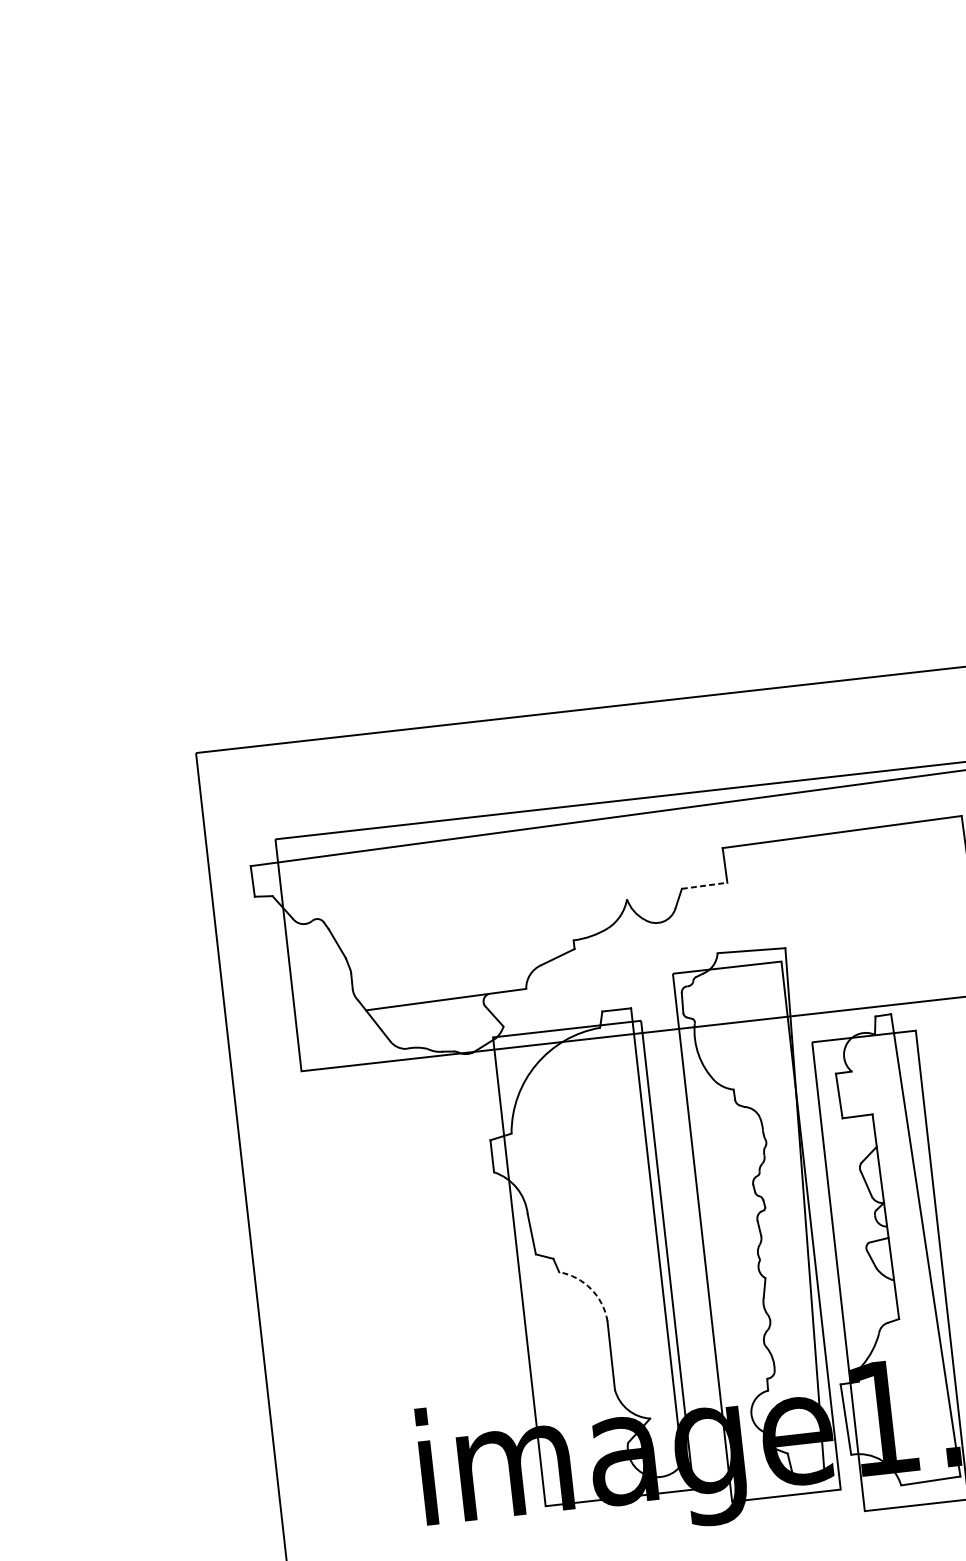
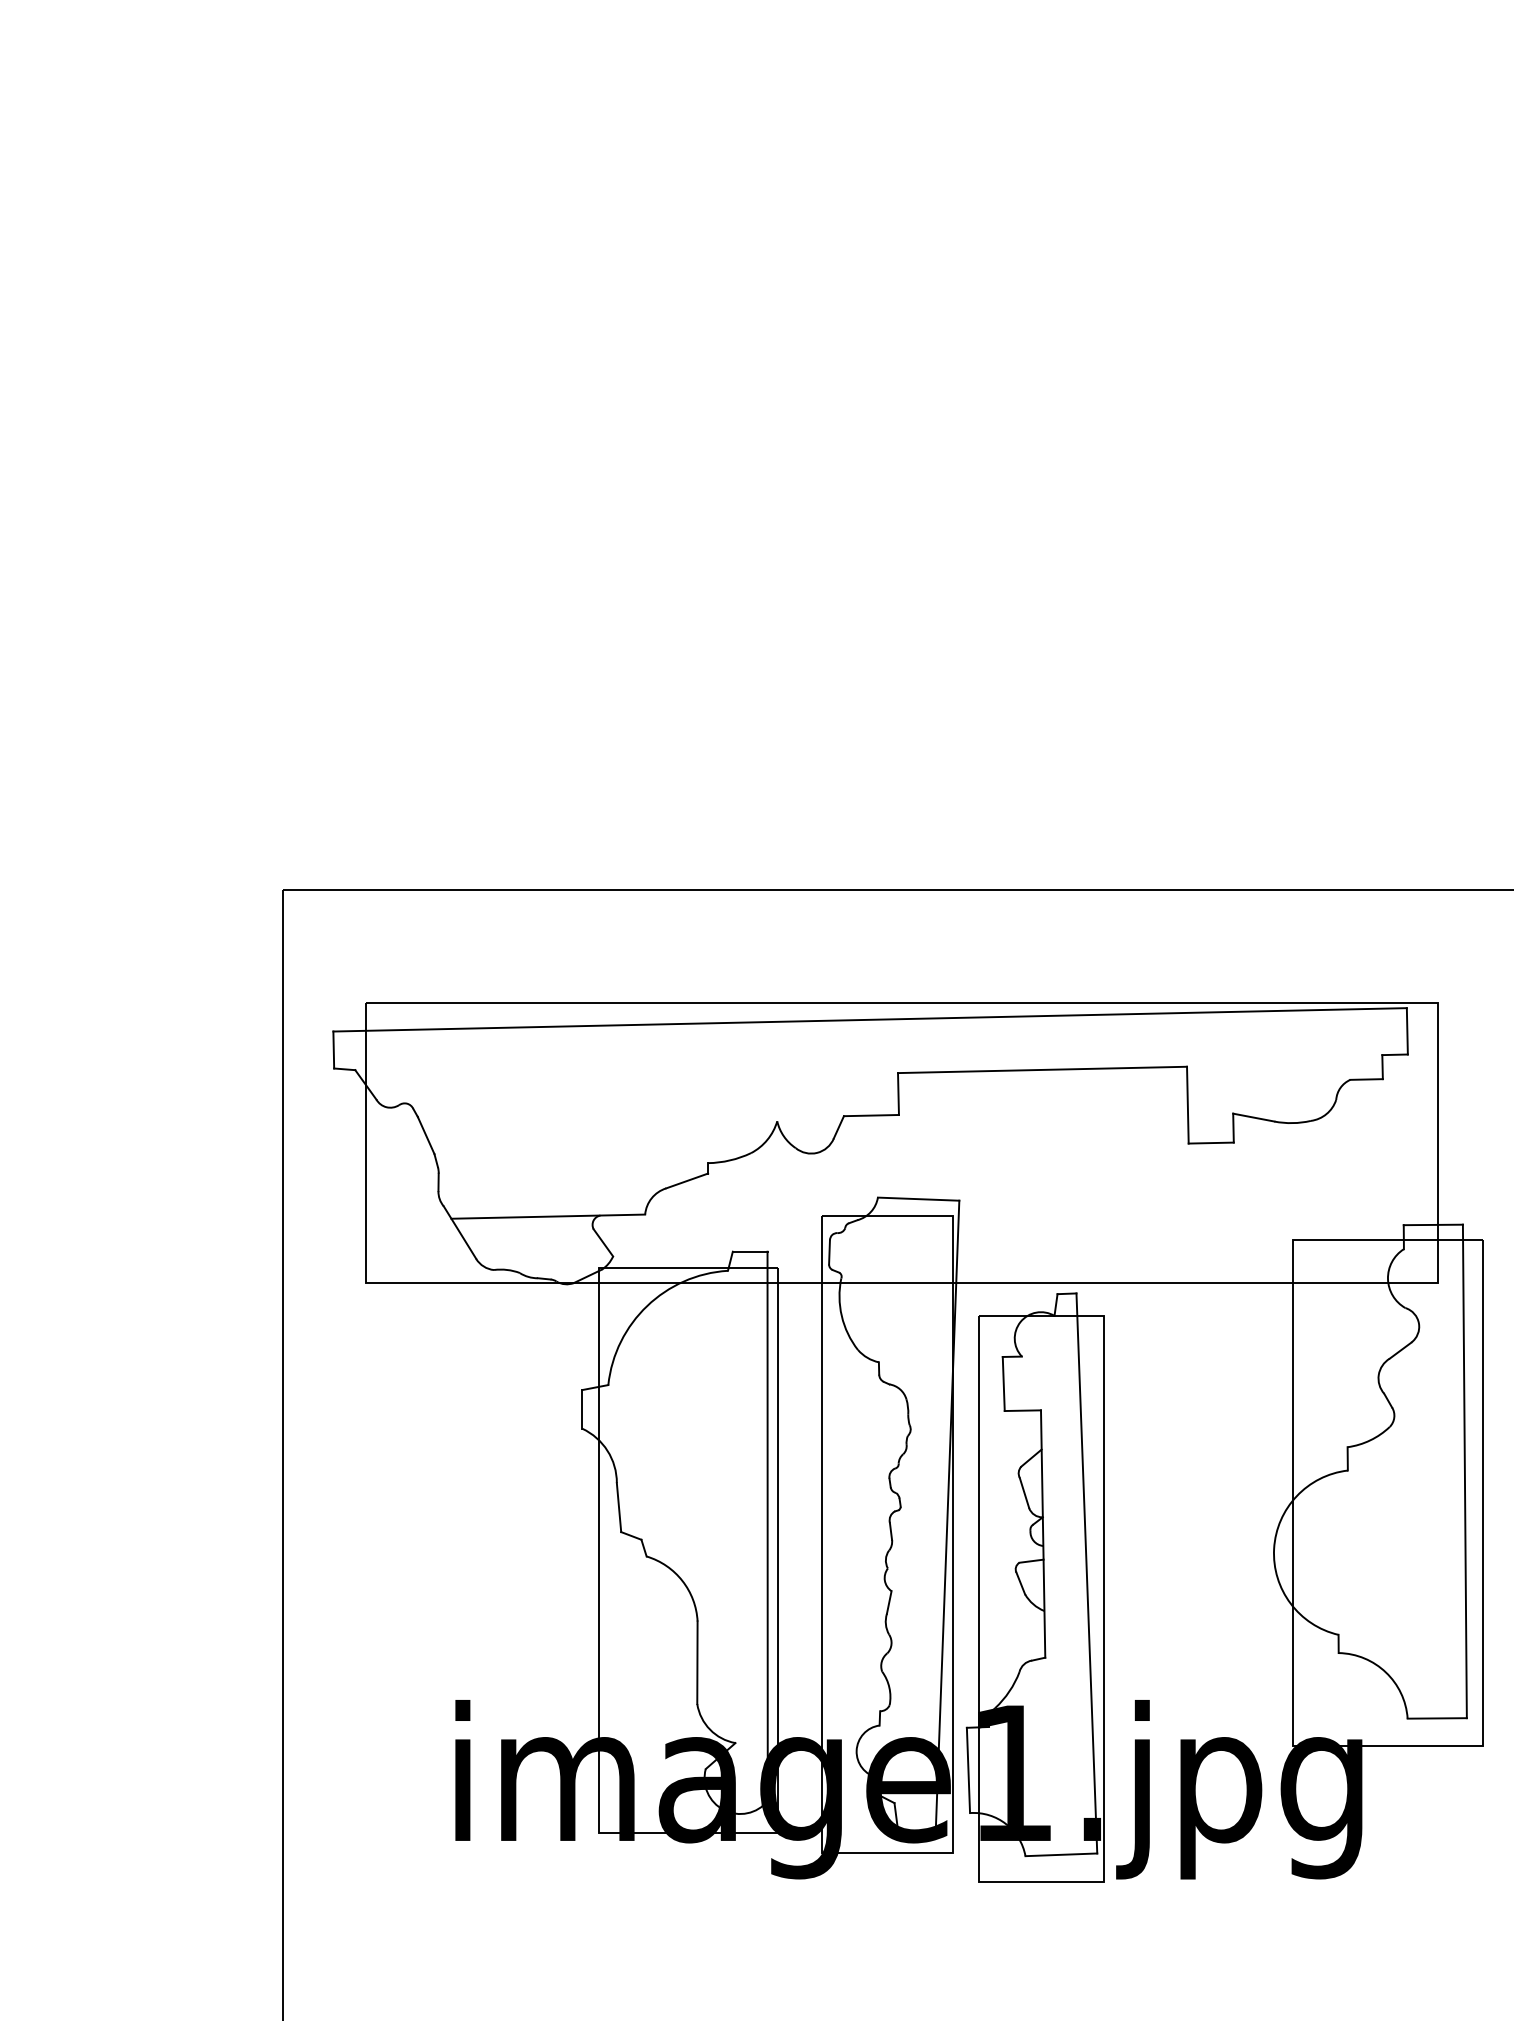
line: (704, 885) -> (871, 1115), dashed -> solid
arc: (591, 1288) -> (682, 1580), dashed -> solid

